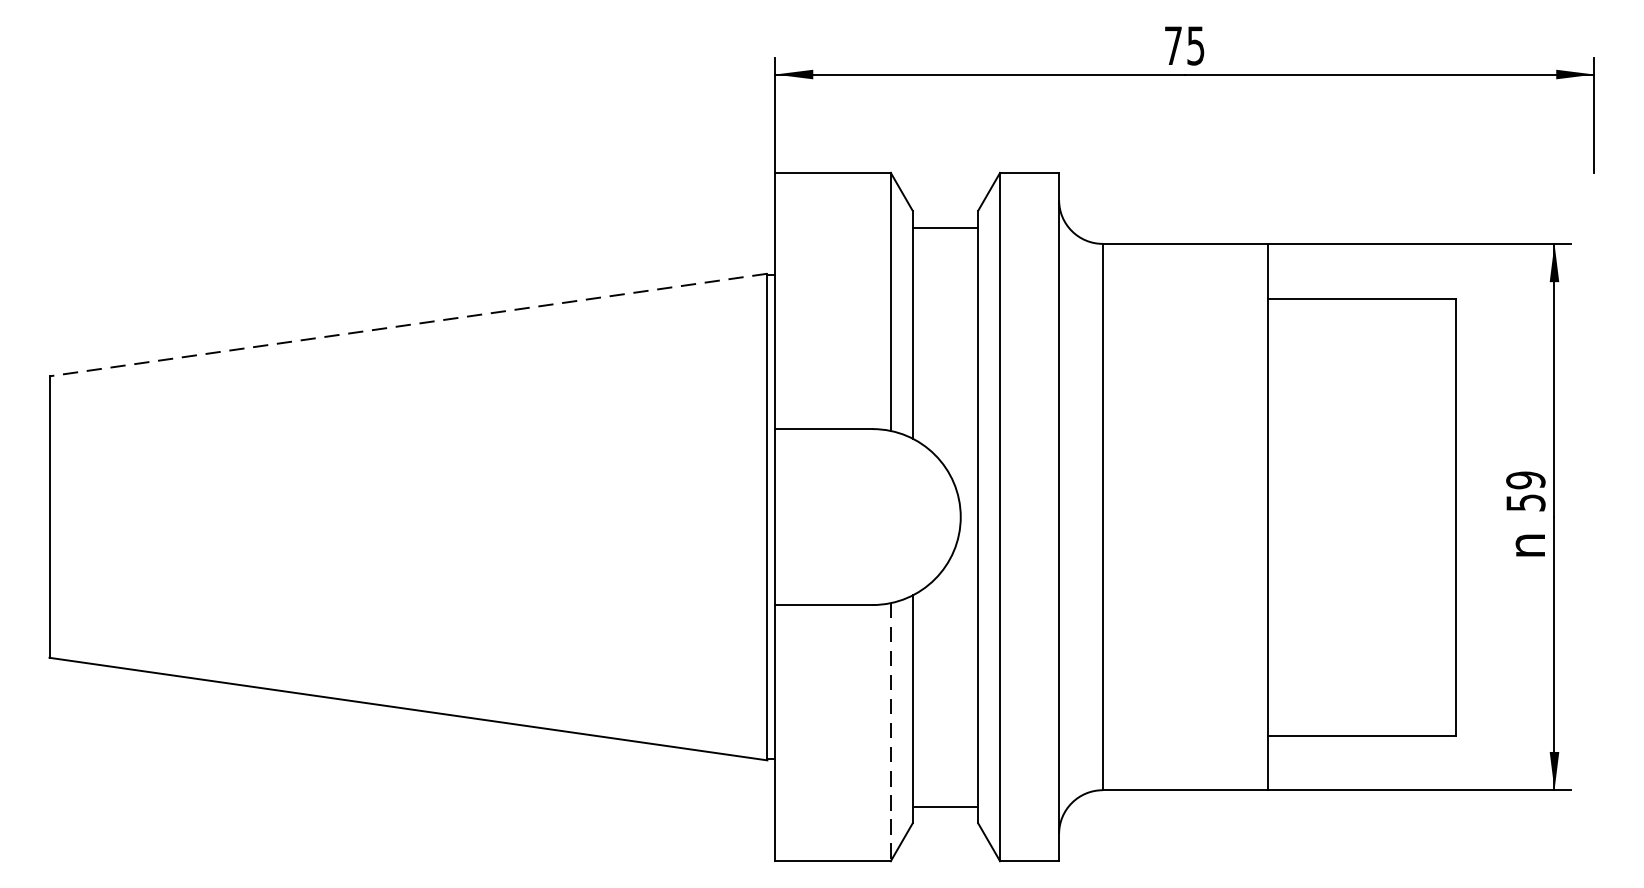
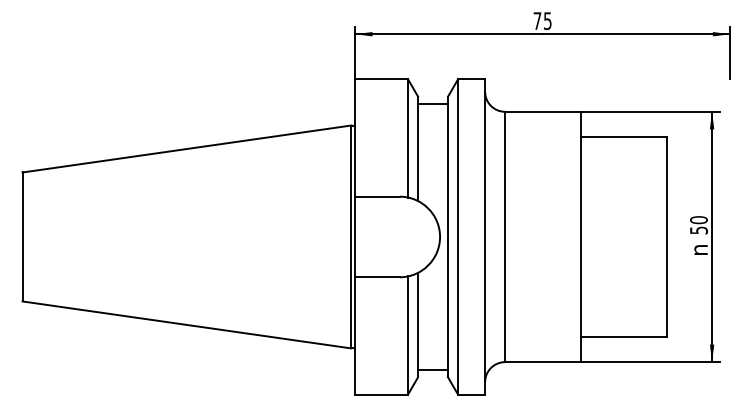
line: (407, 326) -> (186, 149), dashed -> solid
text: (1524, 481) -> (698, 220), 59 -> 50
line: (891, 734) -> (408, 336), dashed -> solid

